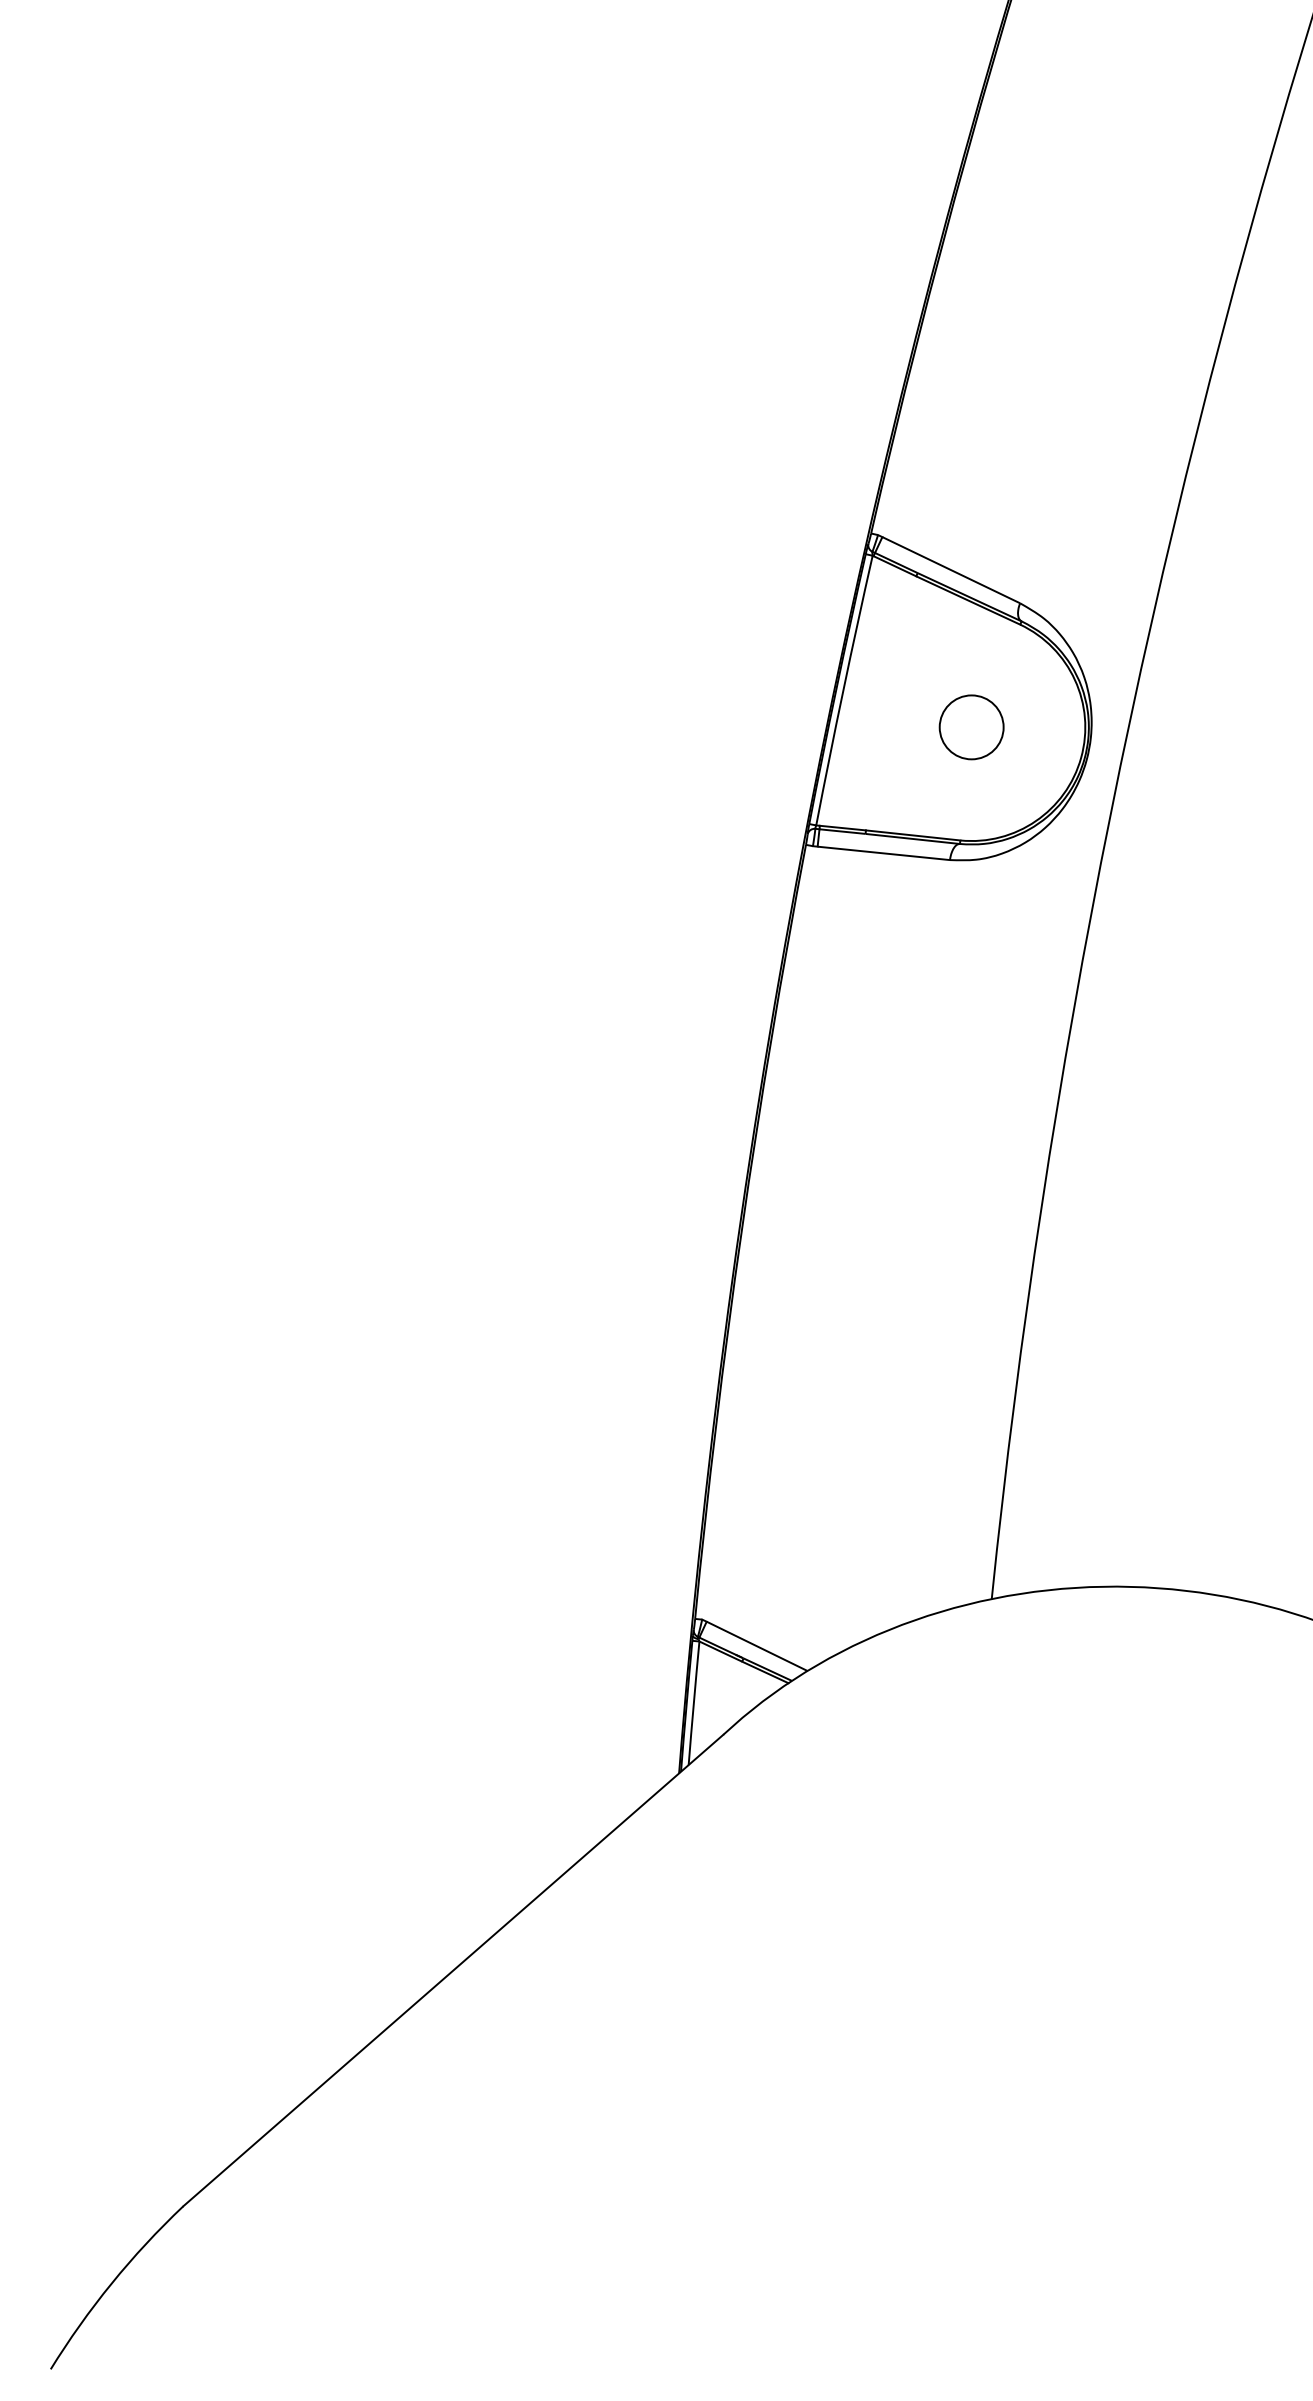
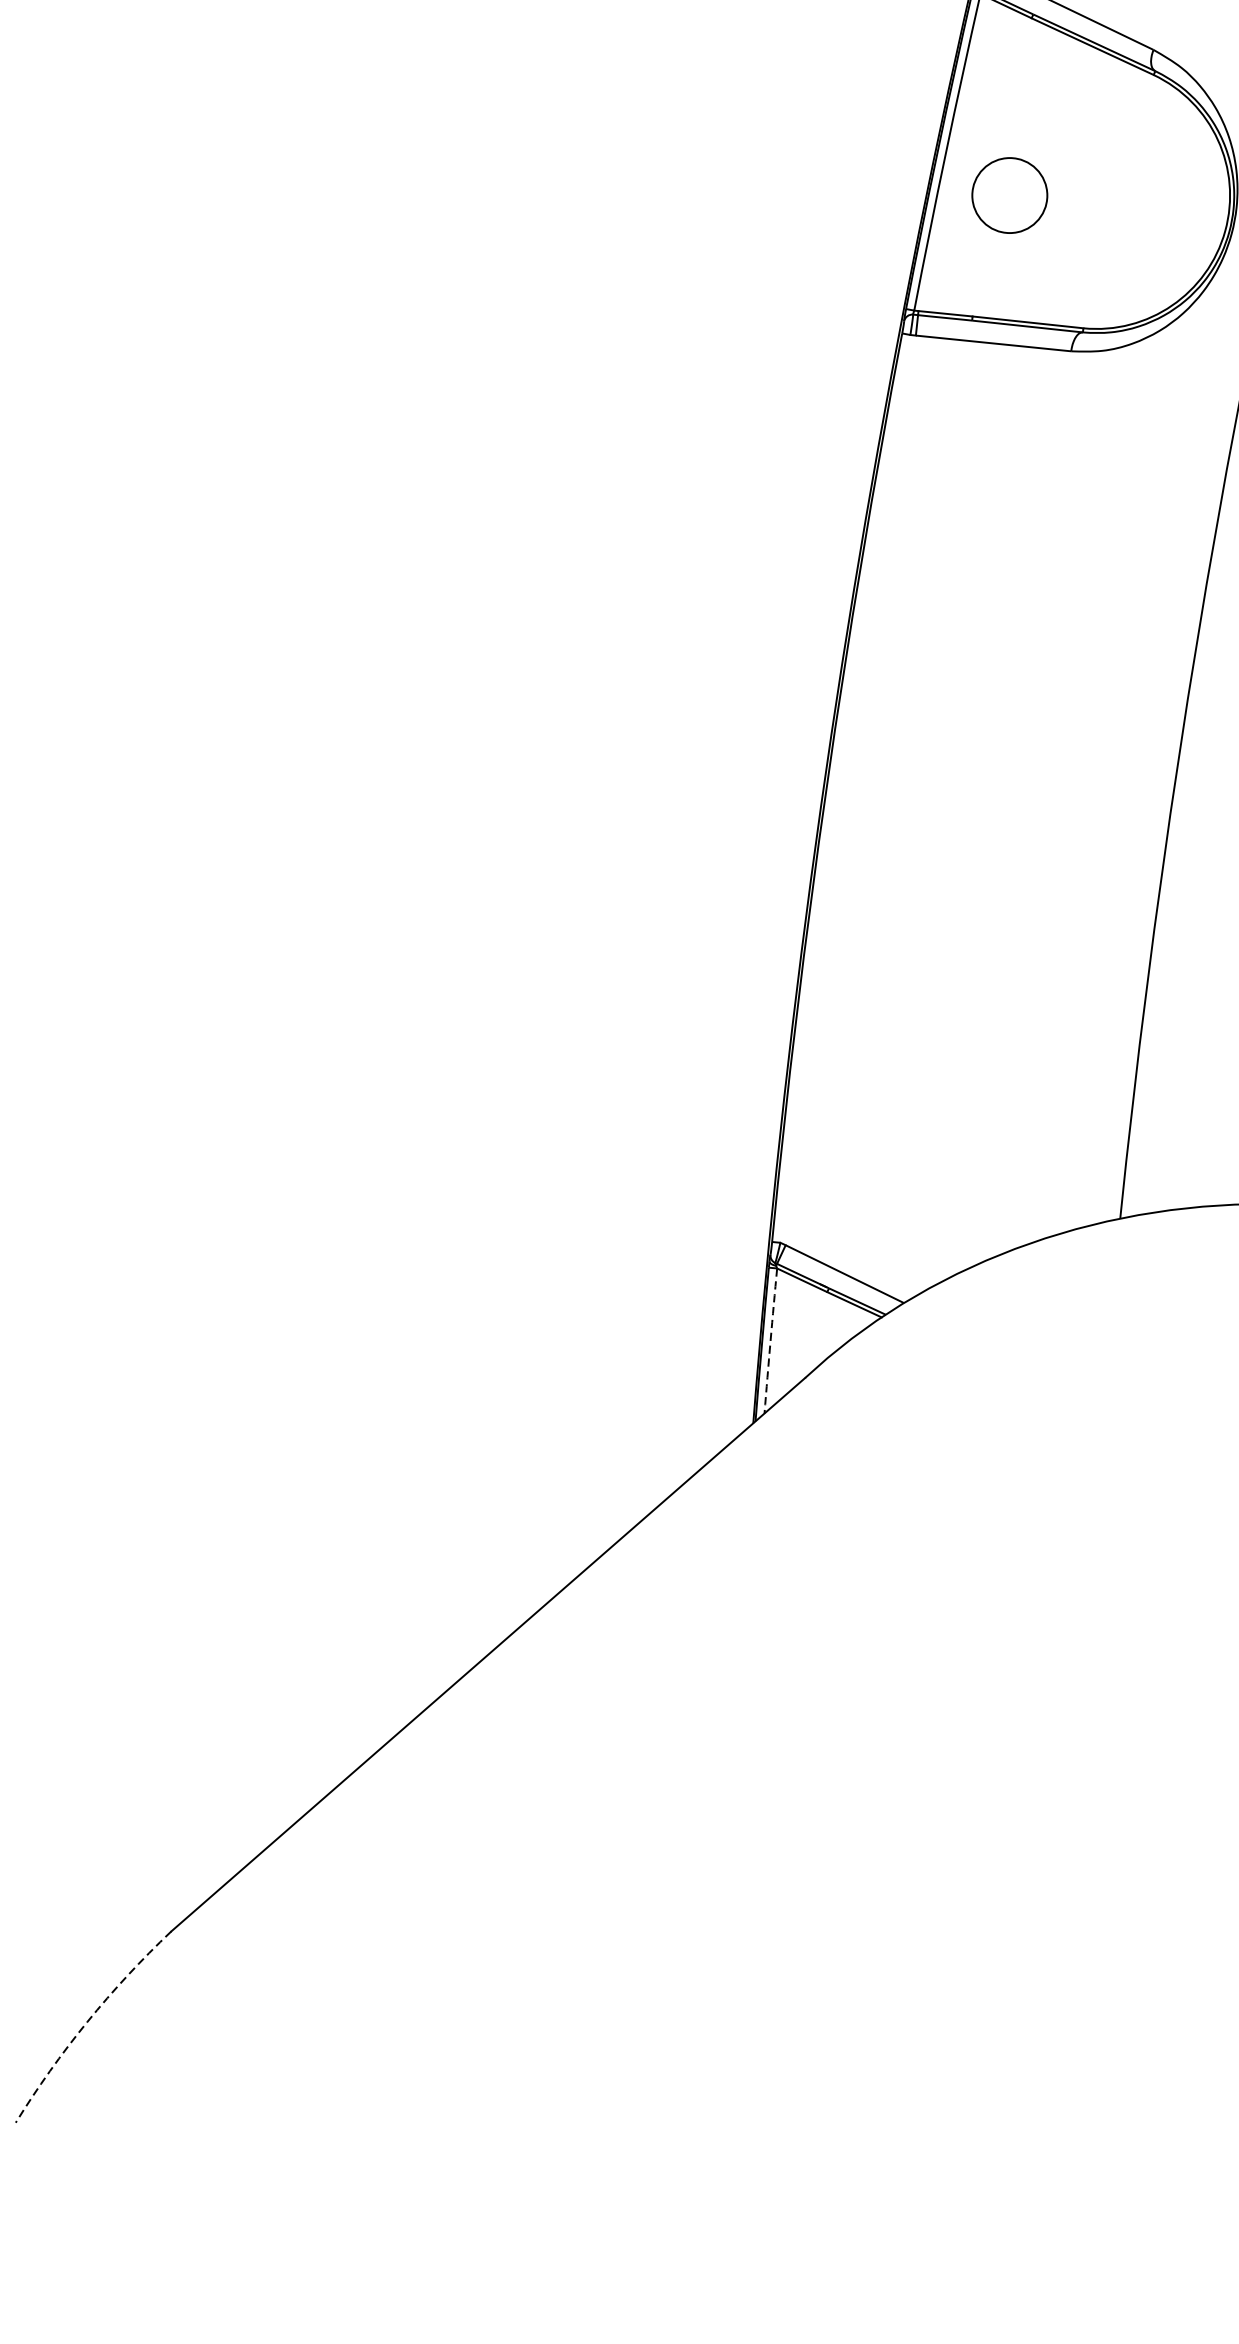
circle: (971, 727) -> (1009, 195), moved
arc: (693, 1703) -> (770, 1341), solid -> dashed
arc: (111, 2283) -> (87, 2021), solid -> dashed

